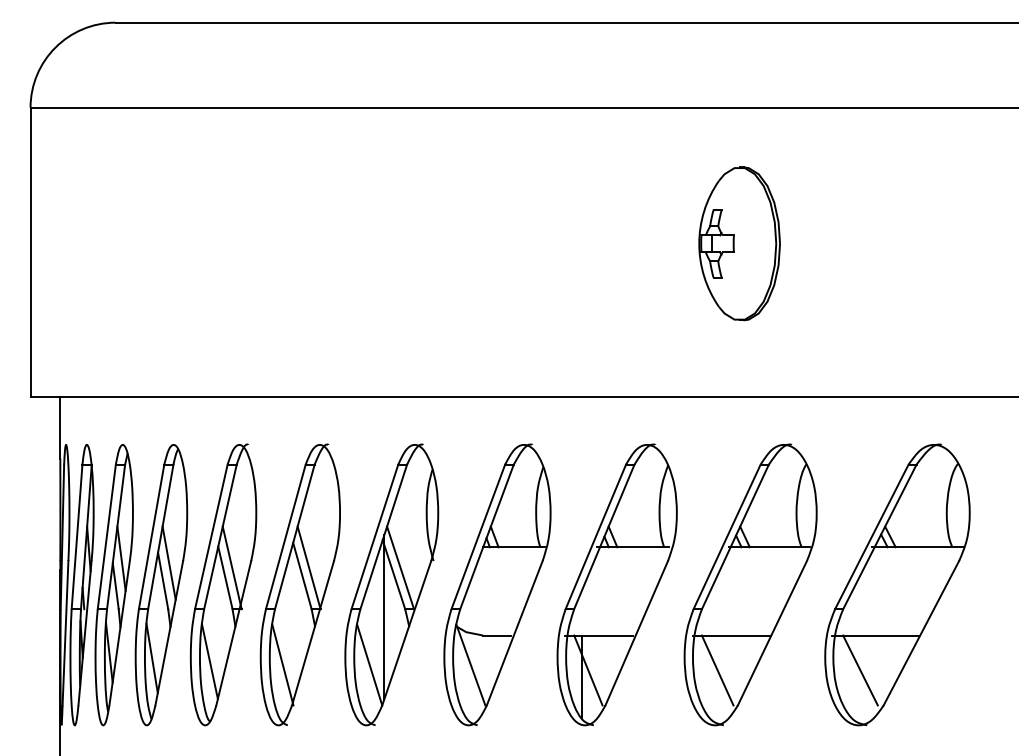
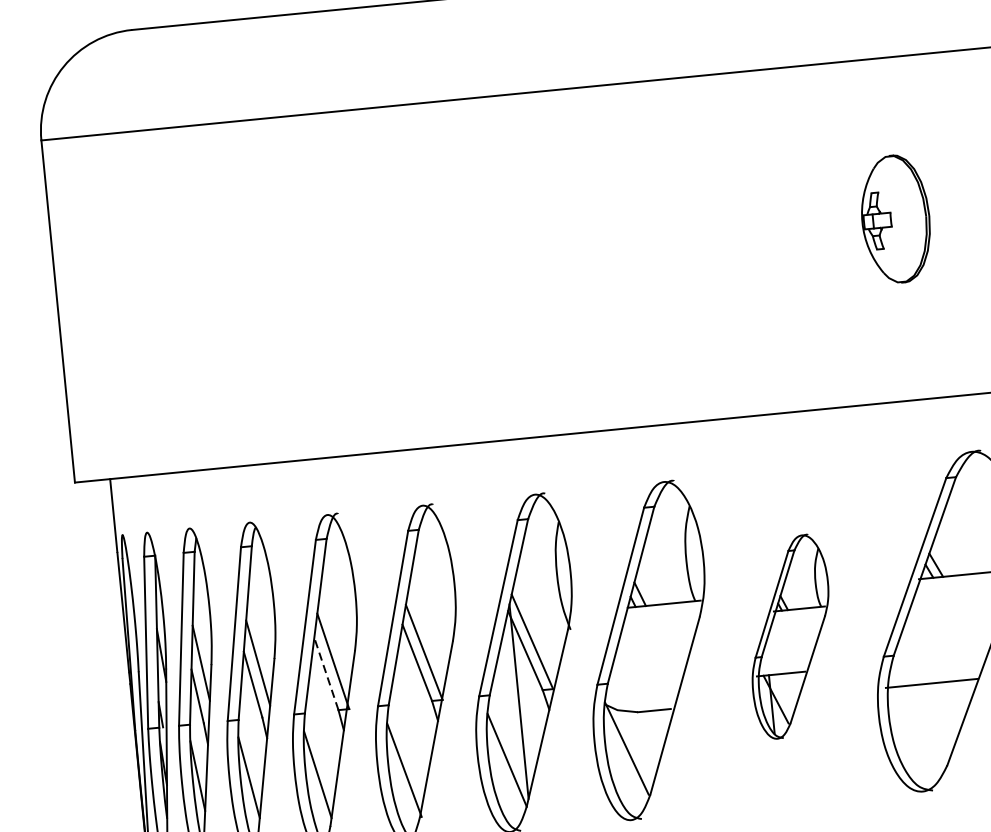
part: (739, 243) -> (895, 218), size x0.7
line: (225, 577) -> (326, 673), solid -> dashed
part: (616, 584) -> (789, 636), size x0.6
line: (717, 670) -> (919, 726), removed

